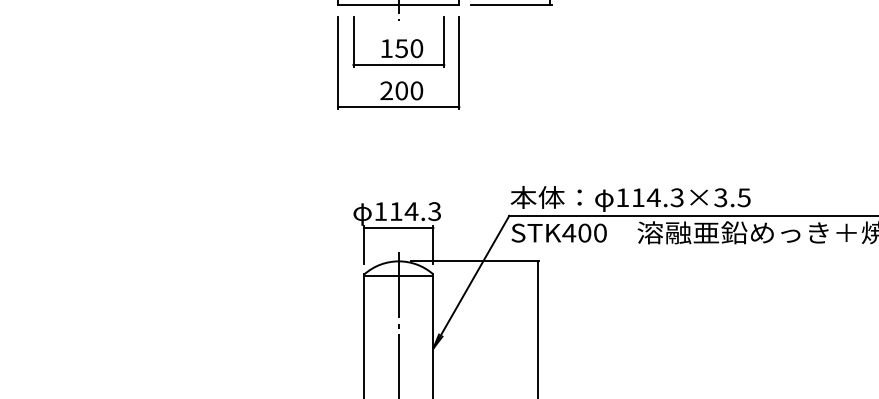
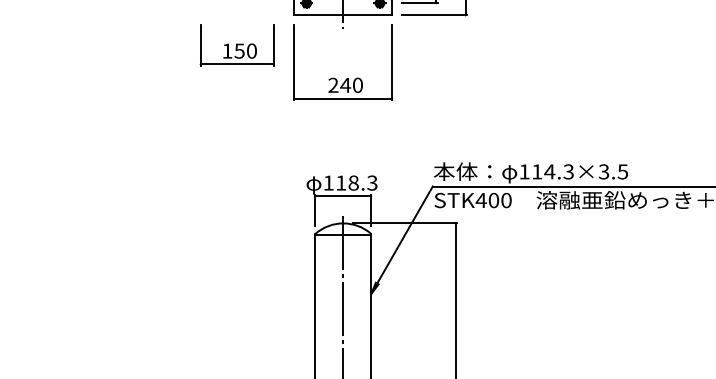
part: (397, 41) -> (236, 45), moved
text: (401, 89) -> (345, 84), 200 -> 240
text: (411, 210) -> (353, 182), 114.3 -> 118.3

